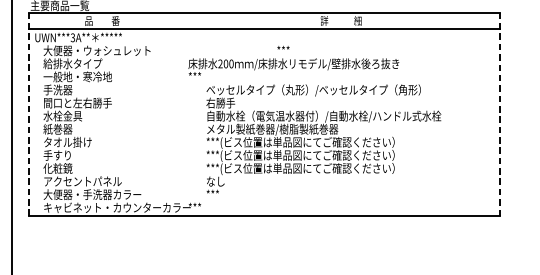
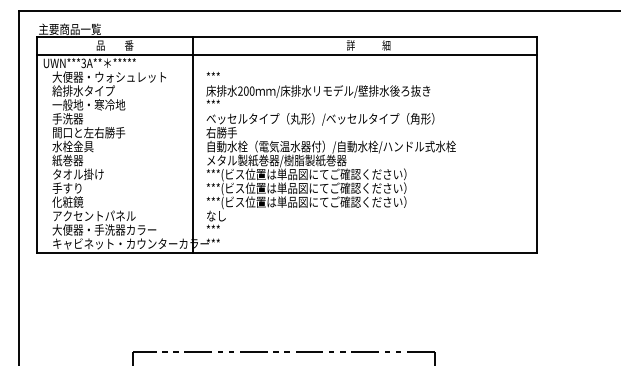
text: (282, 47) -> (212, 73), moved
line: (28, 114) -> (36, 144), dashed -> solid
line: (176, 114) -> (193, 144), added
line: (500, 114) -> (537, 144), dashed -> solid
text: (323, 138) -> (330, 170), moved

